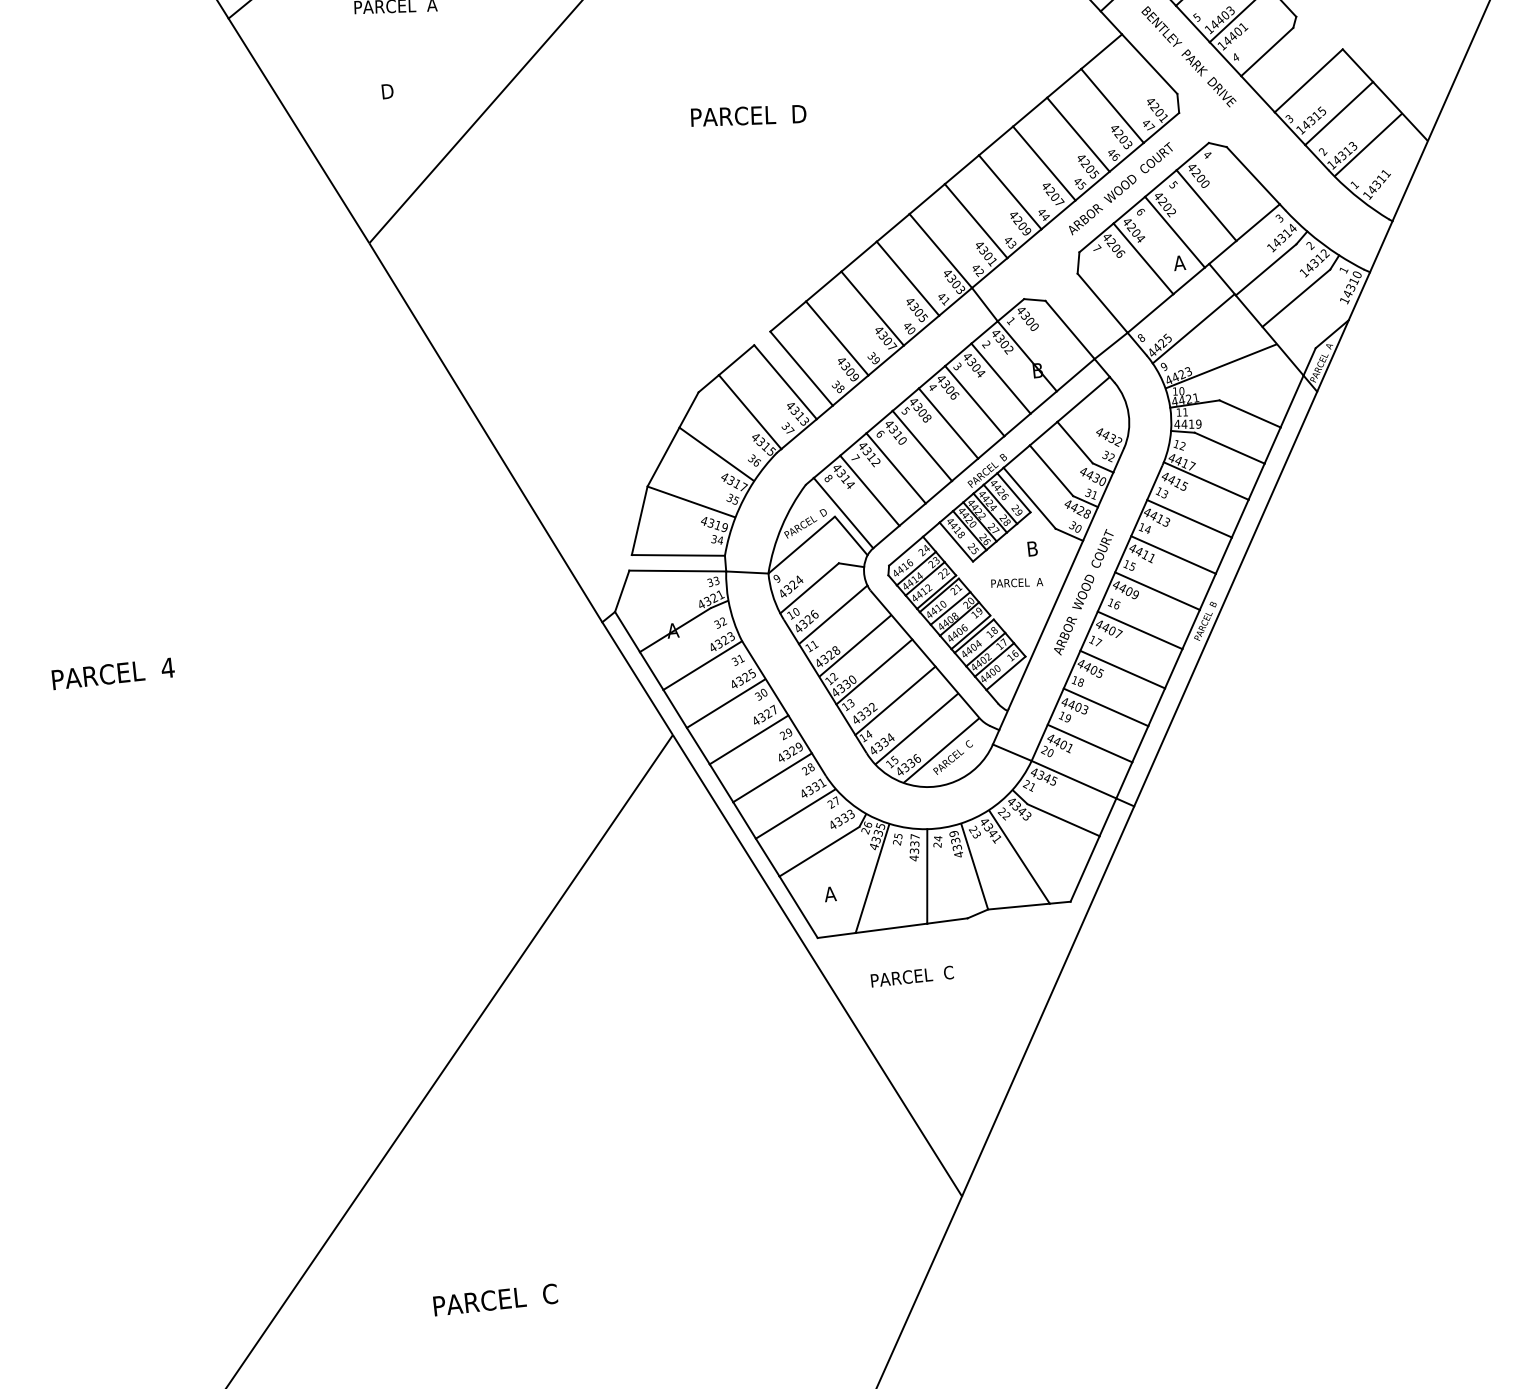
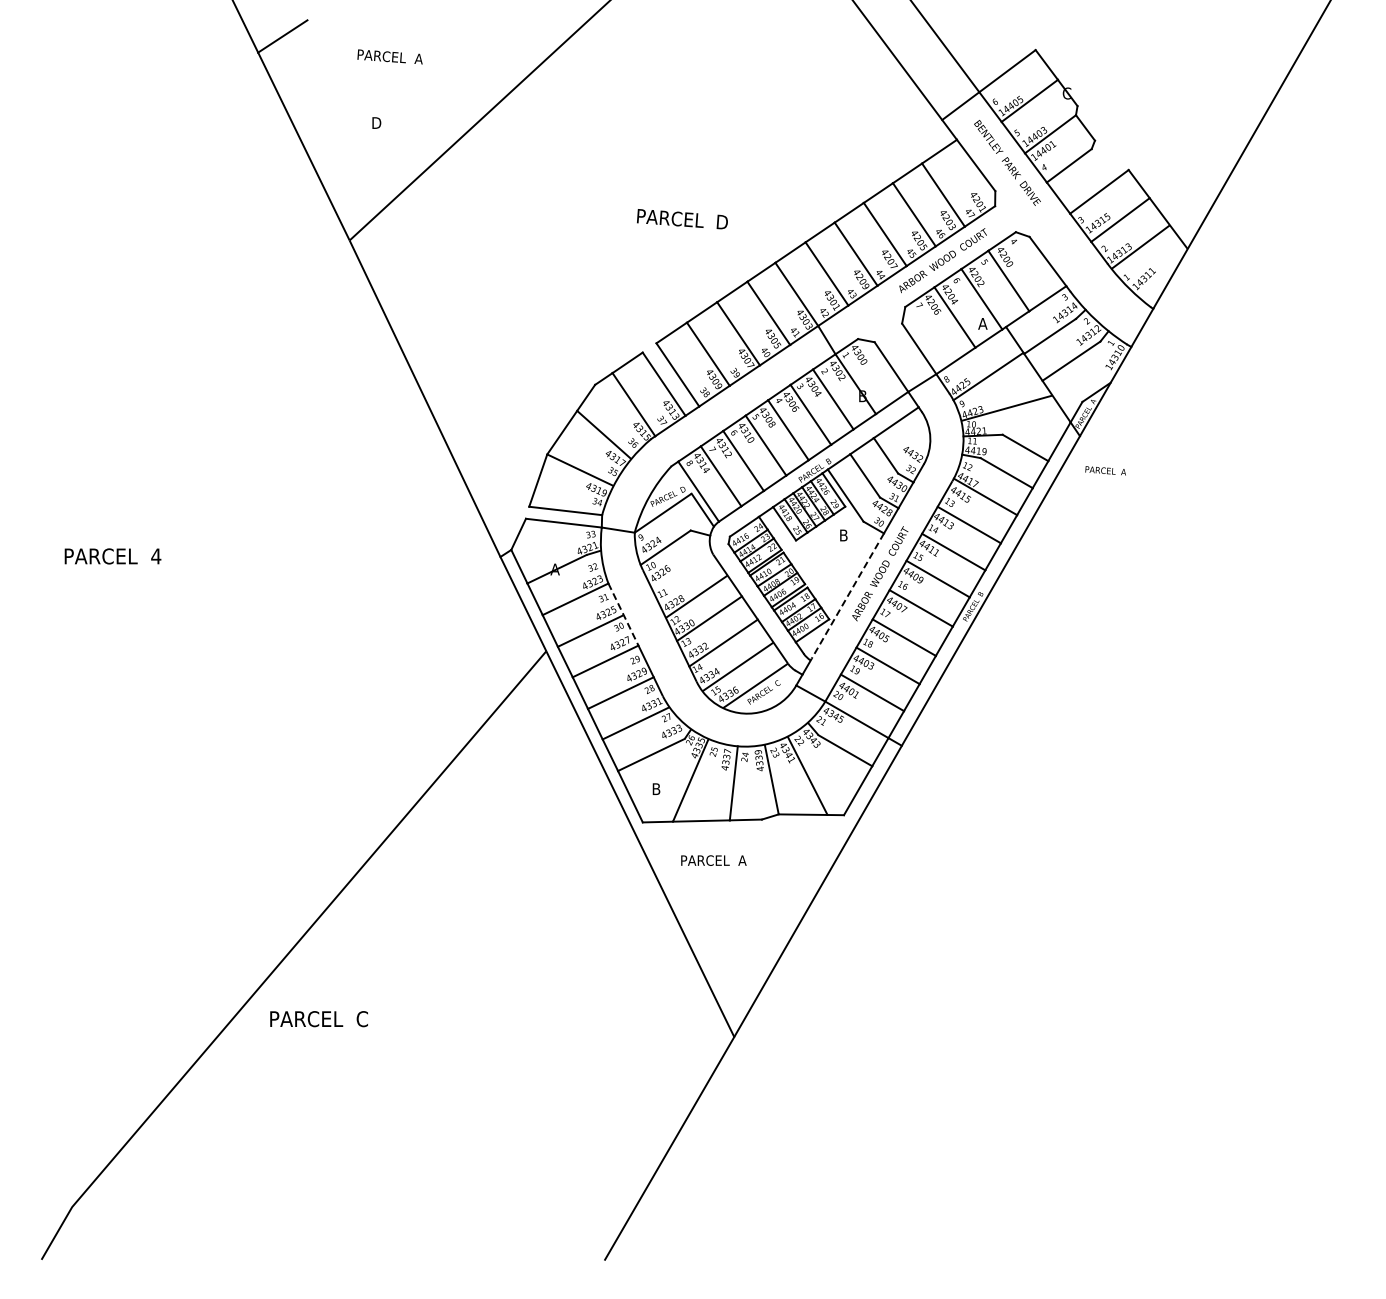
text: (748, 115) -> (682, 219), moved
text: (1016, 582) -> (1105, 470), moved
line: (832, 614) -> (681, 570), removed
line: (1045, 625) -> (847, 596), solid -> dashed
line: (765, 679) -> (623, 615), solid -> dashed
text: (829, 893) -> (655, 788), A -> B
text: (948, 972) -> (742, 860), PARCEL  C -> PARCEL  A
text: (494, 1300) -> (318, 1019), moved

